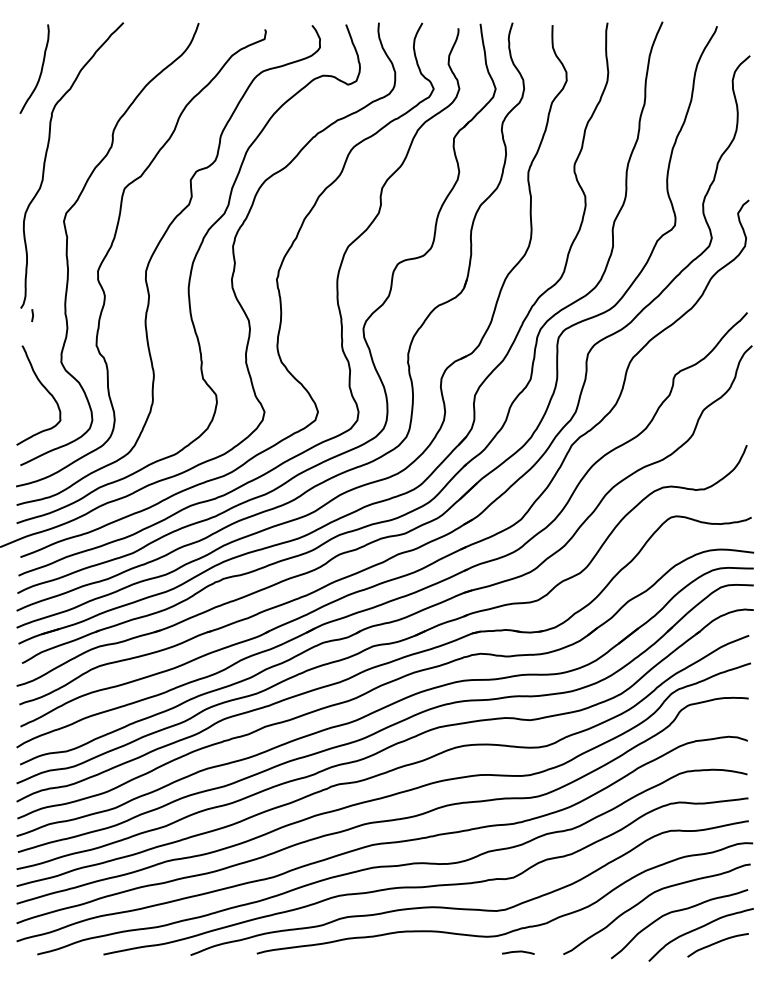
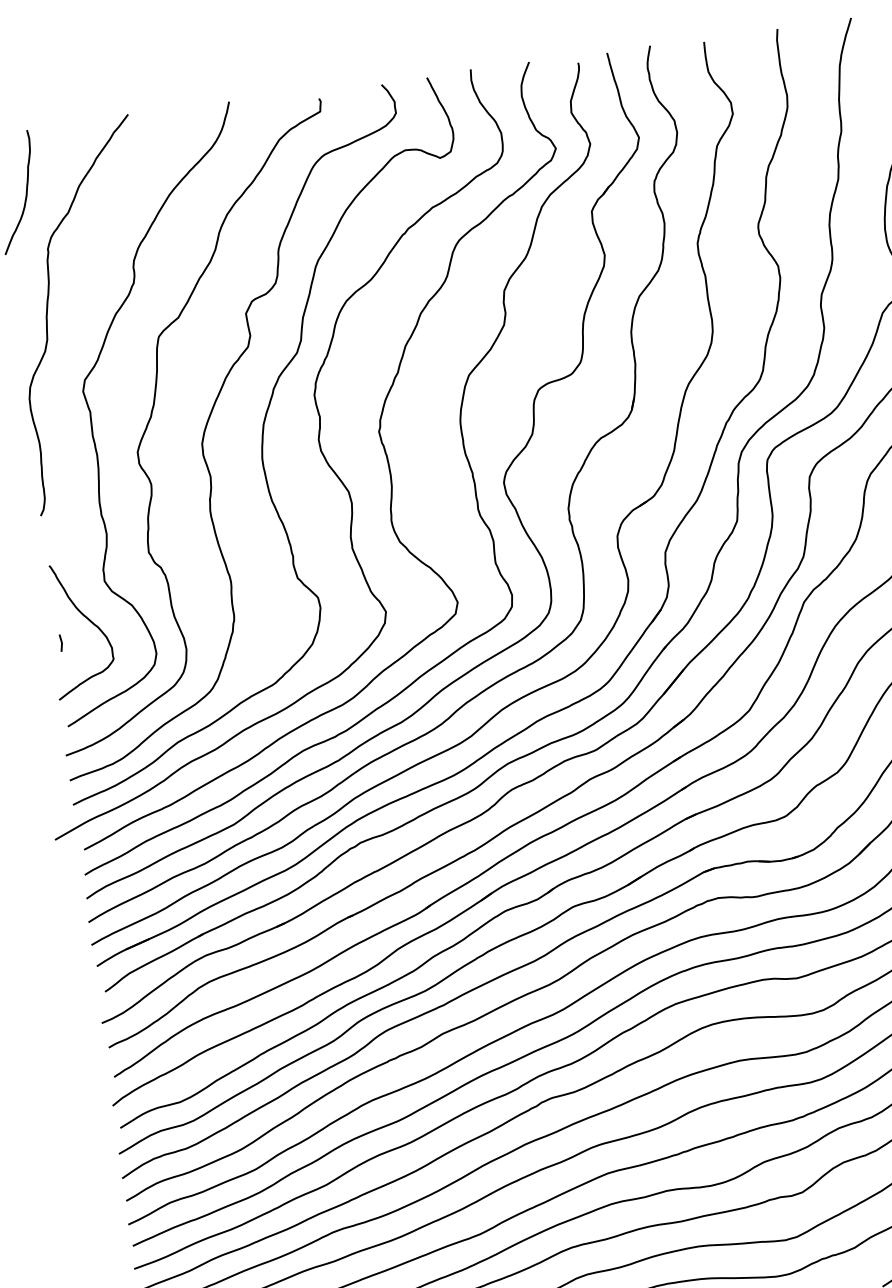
line: (32, 315) -> (61, 642), moved

